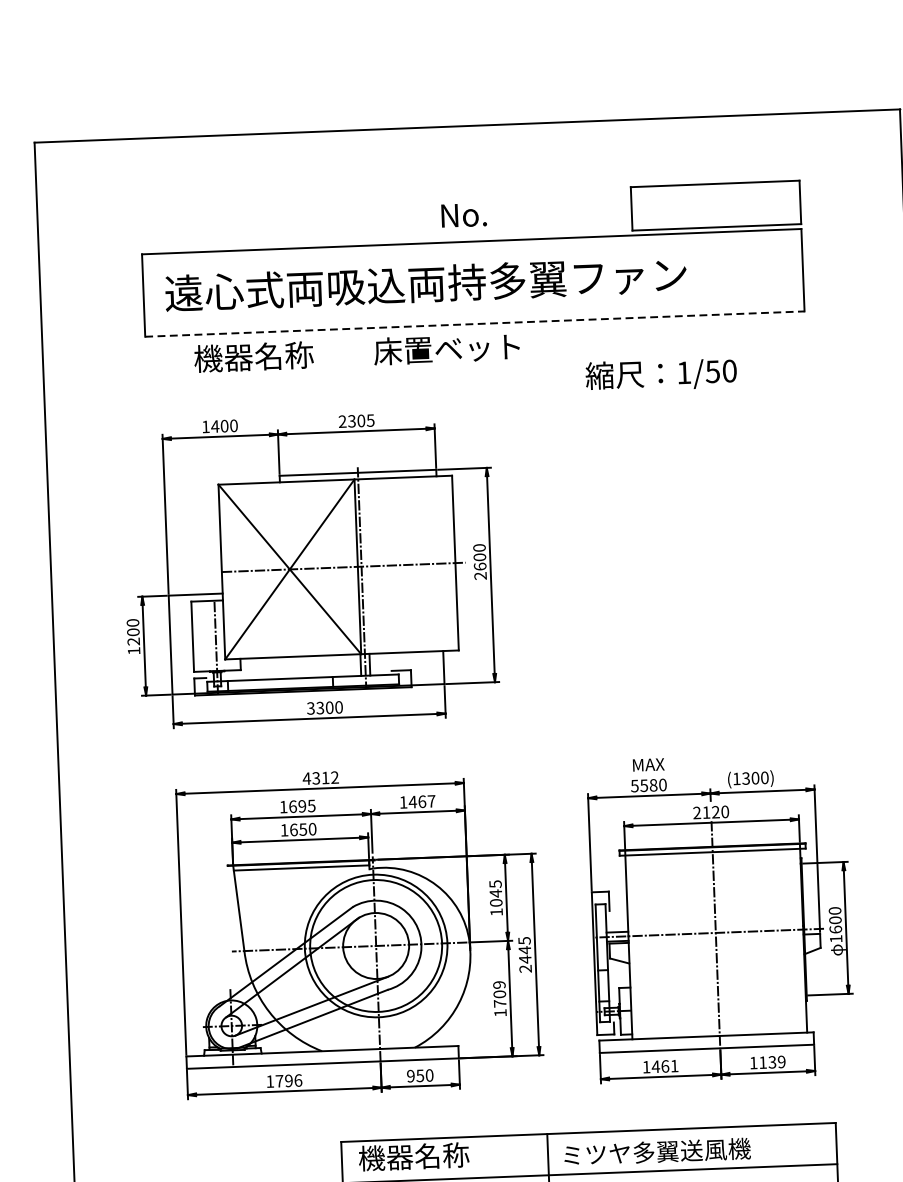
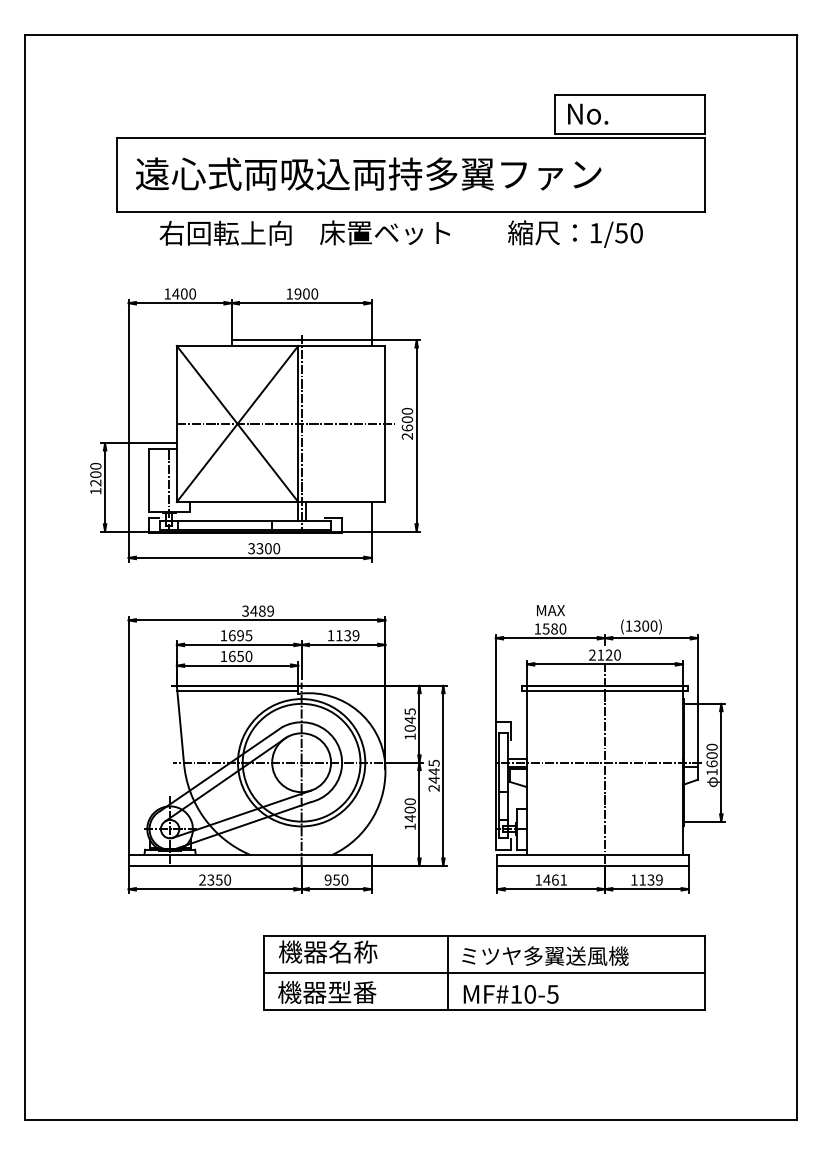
text: (464, 214) -> (588, 113), moved
line: (475, 324) -> (411, 211), dashed -> solid
text: (268, 355) -> (225, 232), 機器名称 -> 右回転上向
text: (661, 374) -> (575, 233), moved
text: (356, 420) -> (302, 293), 2305 -> 1900
text: (320, 777) -> (257, 610), 4312 -> 3489
text: (634, 785) -> (537, 628), 5580 -> 1580
text: (422, 801) -> (347, 635), 1467 -> 1139
text: (498, 994) -> (409, 810), 1709 -> 1400
text: (284, 1080) -> (215, 879), 1796 -> 2350

